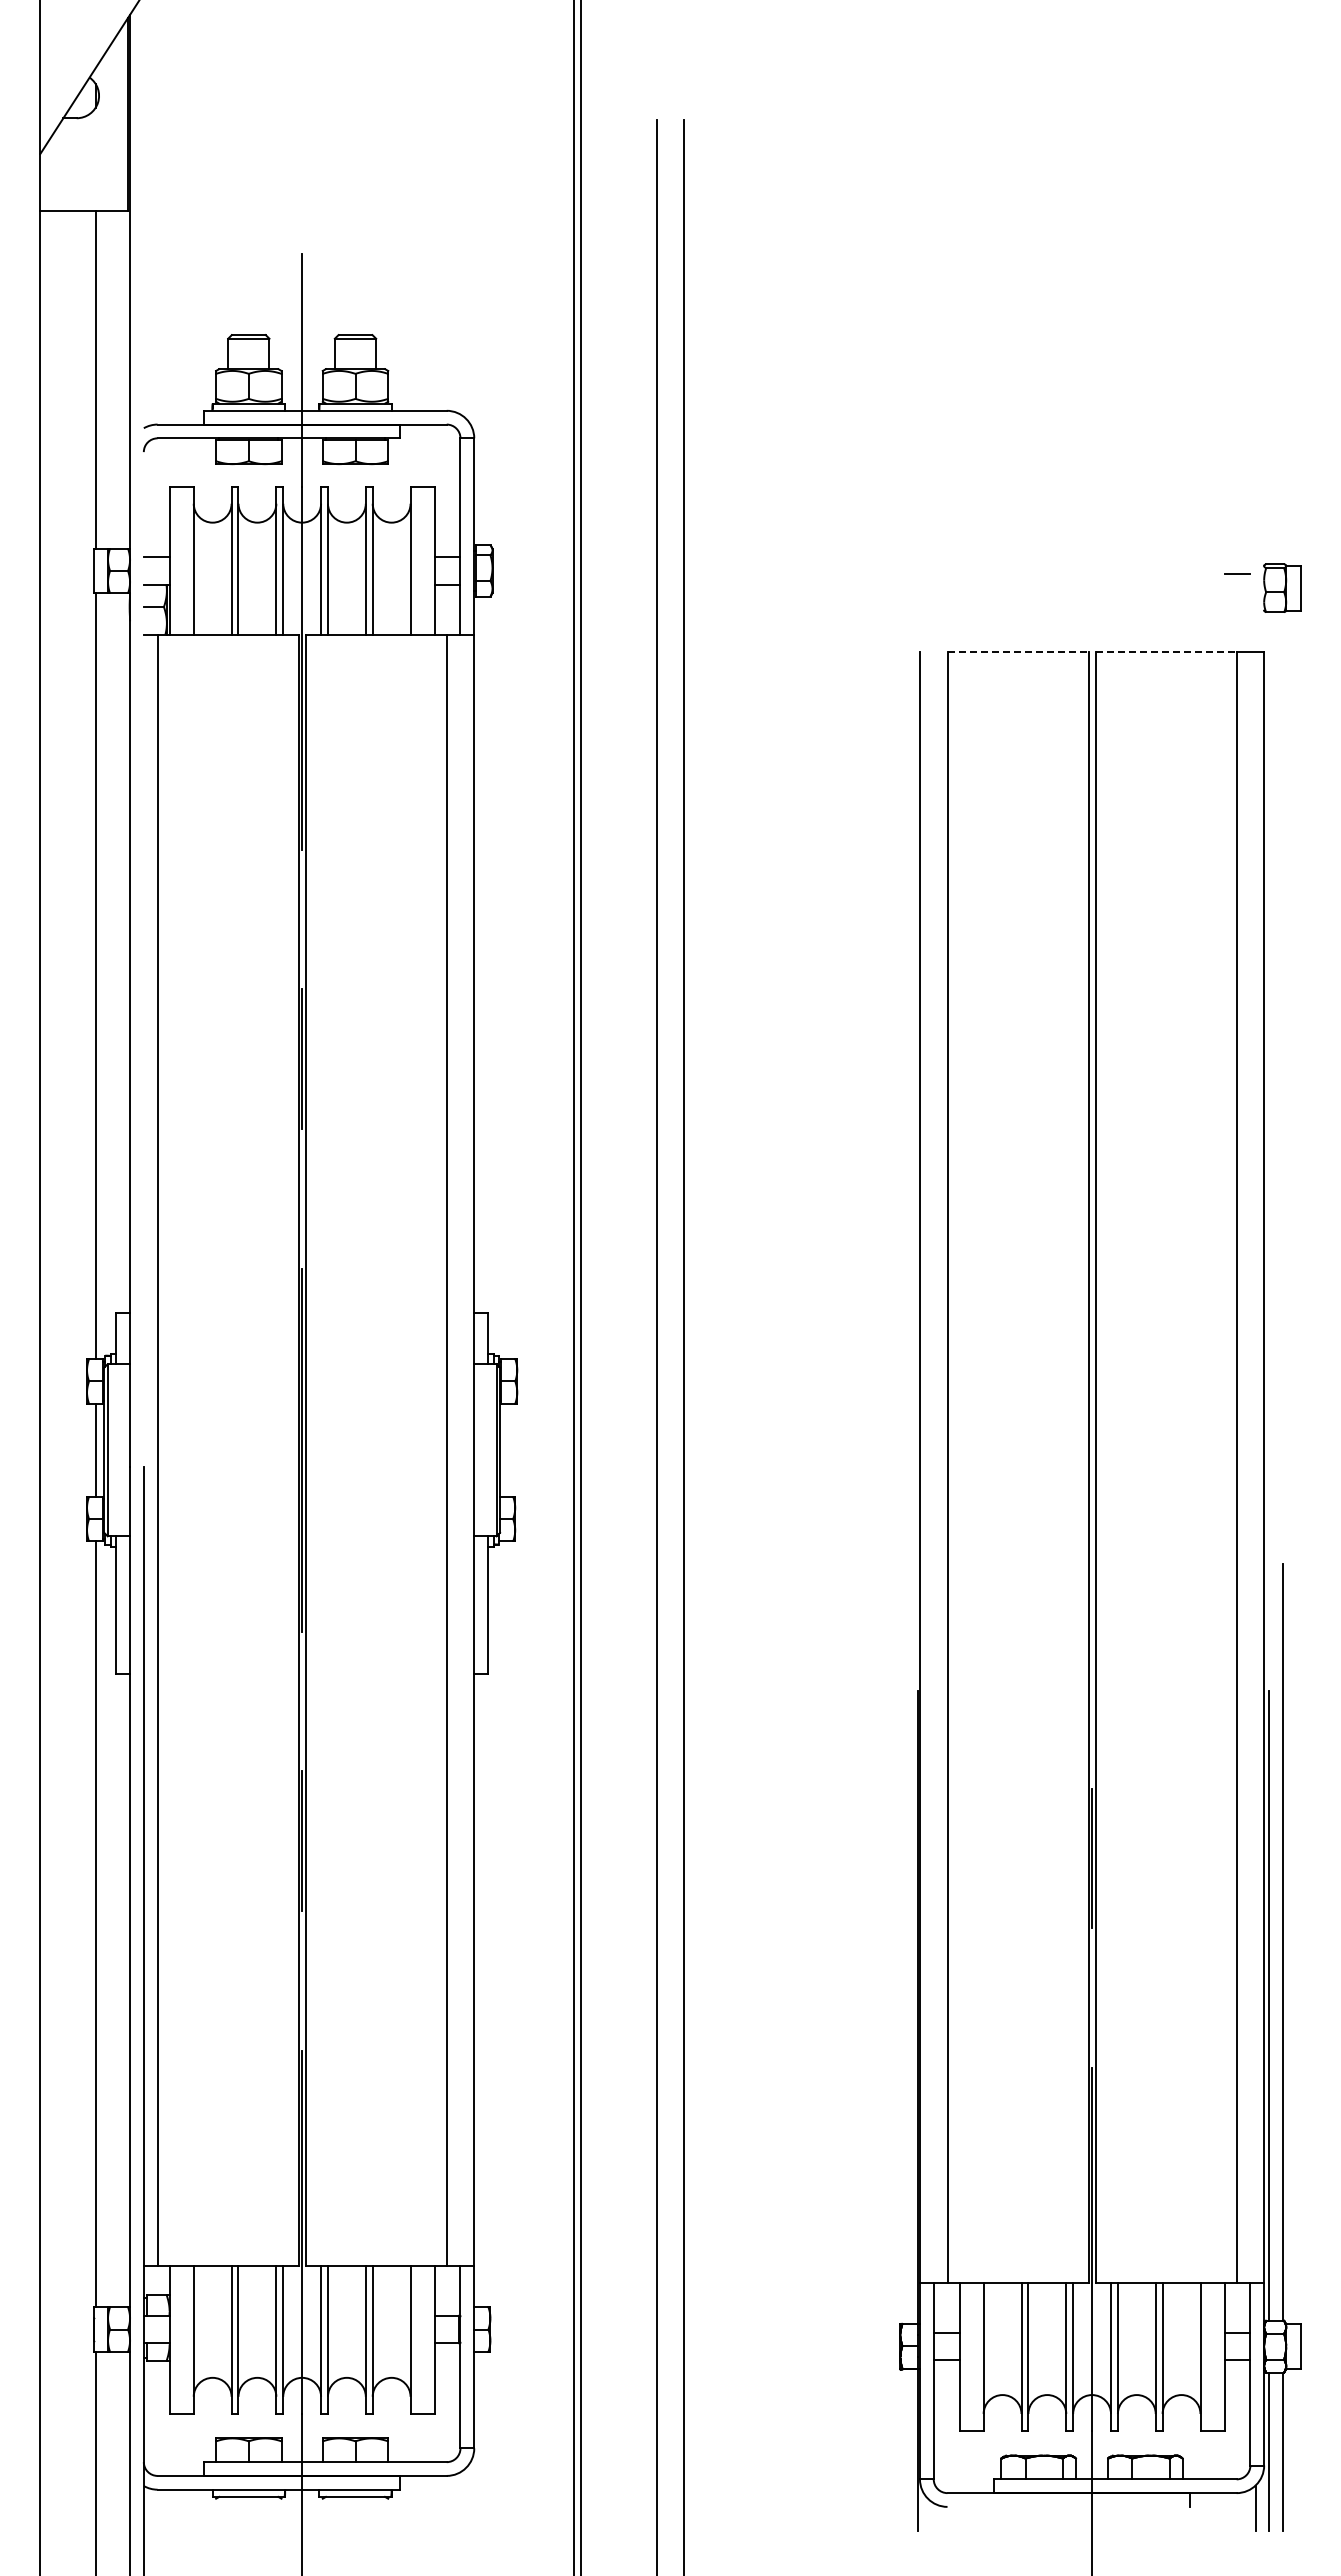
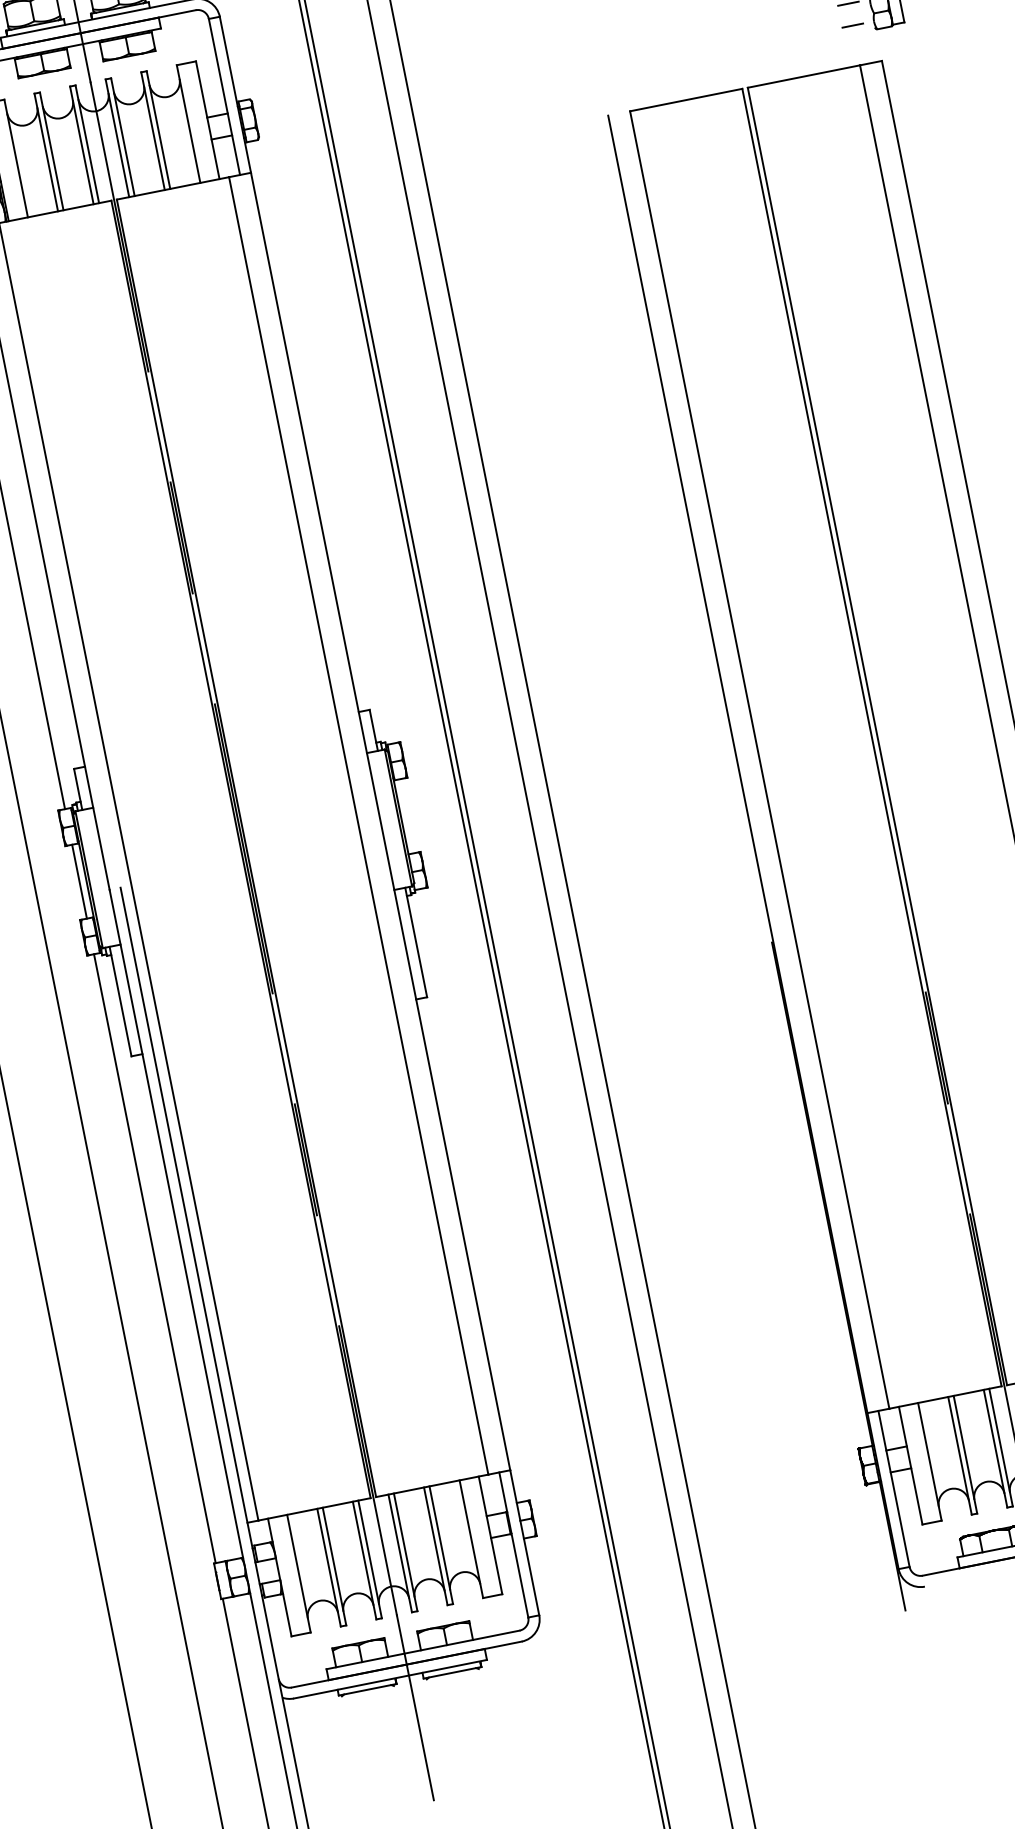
line: (1237, 601) -> (852, 25), added
line: (1018, 651) -> (686, 99), dashed -> solid
line: (1166, 651) -> (804, 76), dashed -> solid

